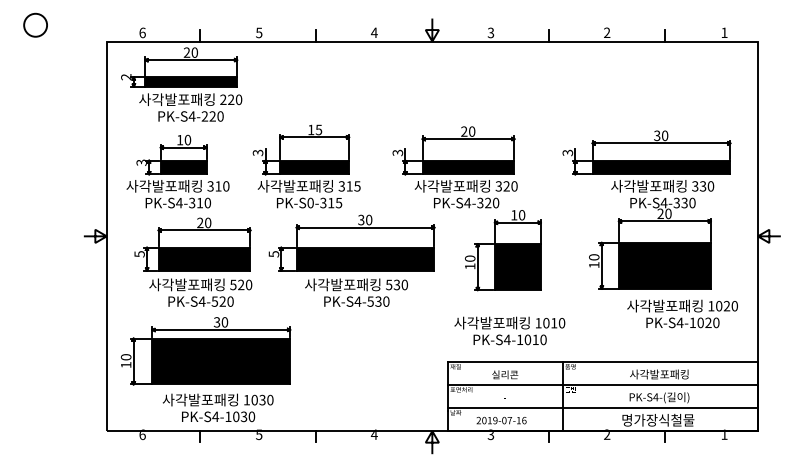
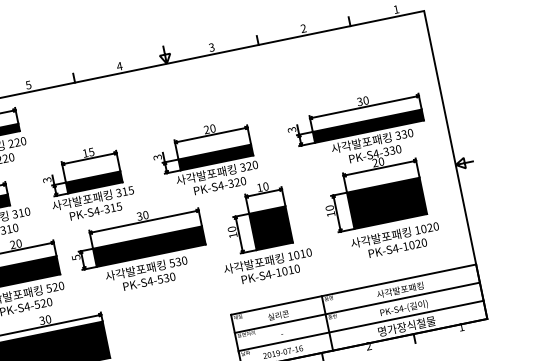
text: (310, 202) -> (96, 210), PK-S0-315 -> PK-S4-315
text: (682, 313) -> (396, 240), moved
text: (509, 330) -> (268, 266), moved

